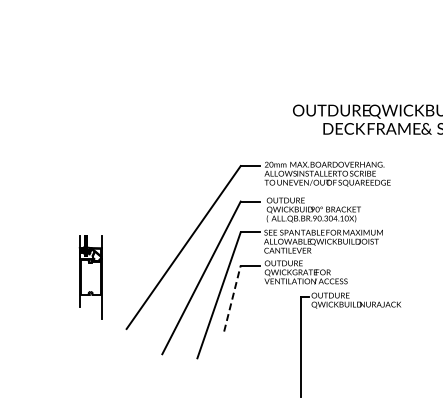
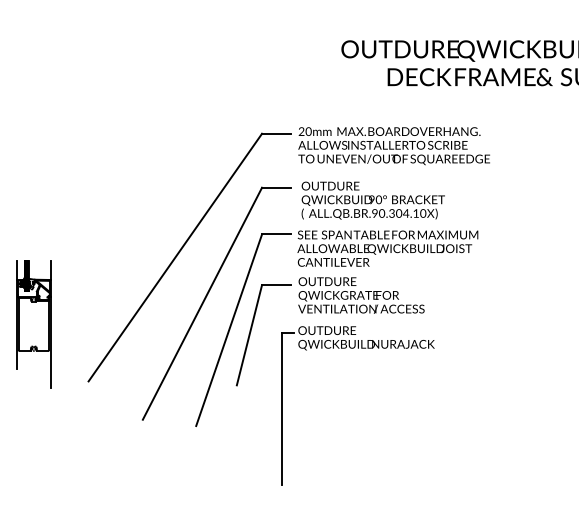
part: (90, 277) -> (33, 324), moved
line: (232, 298) -> (249, 335), dashed -> solid
part: (350, 307) -> (357, 348), moved

